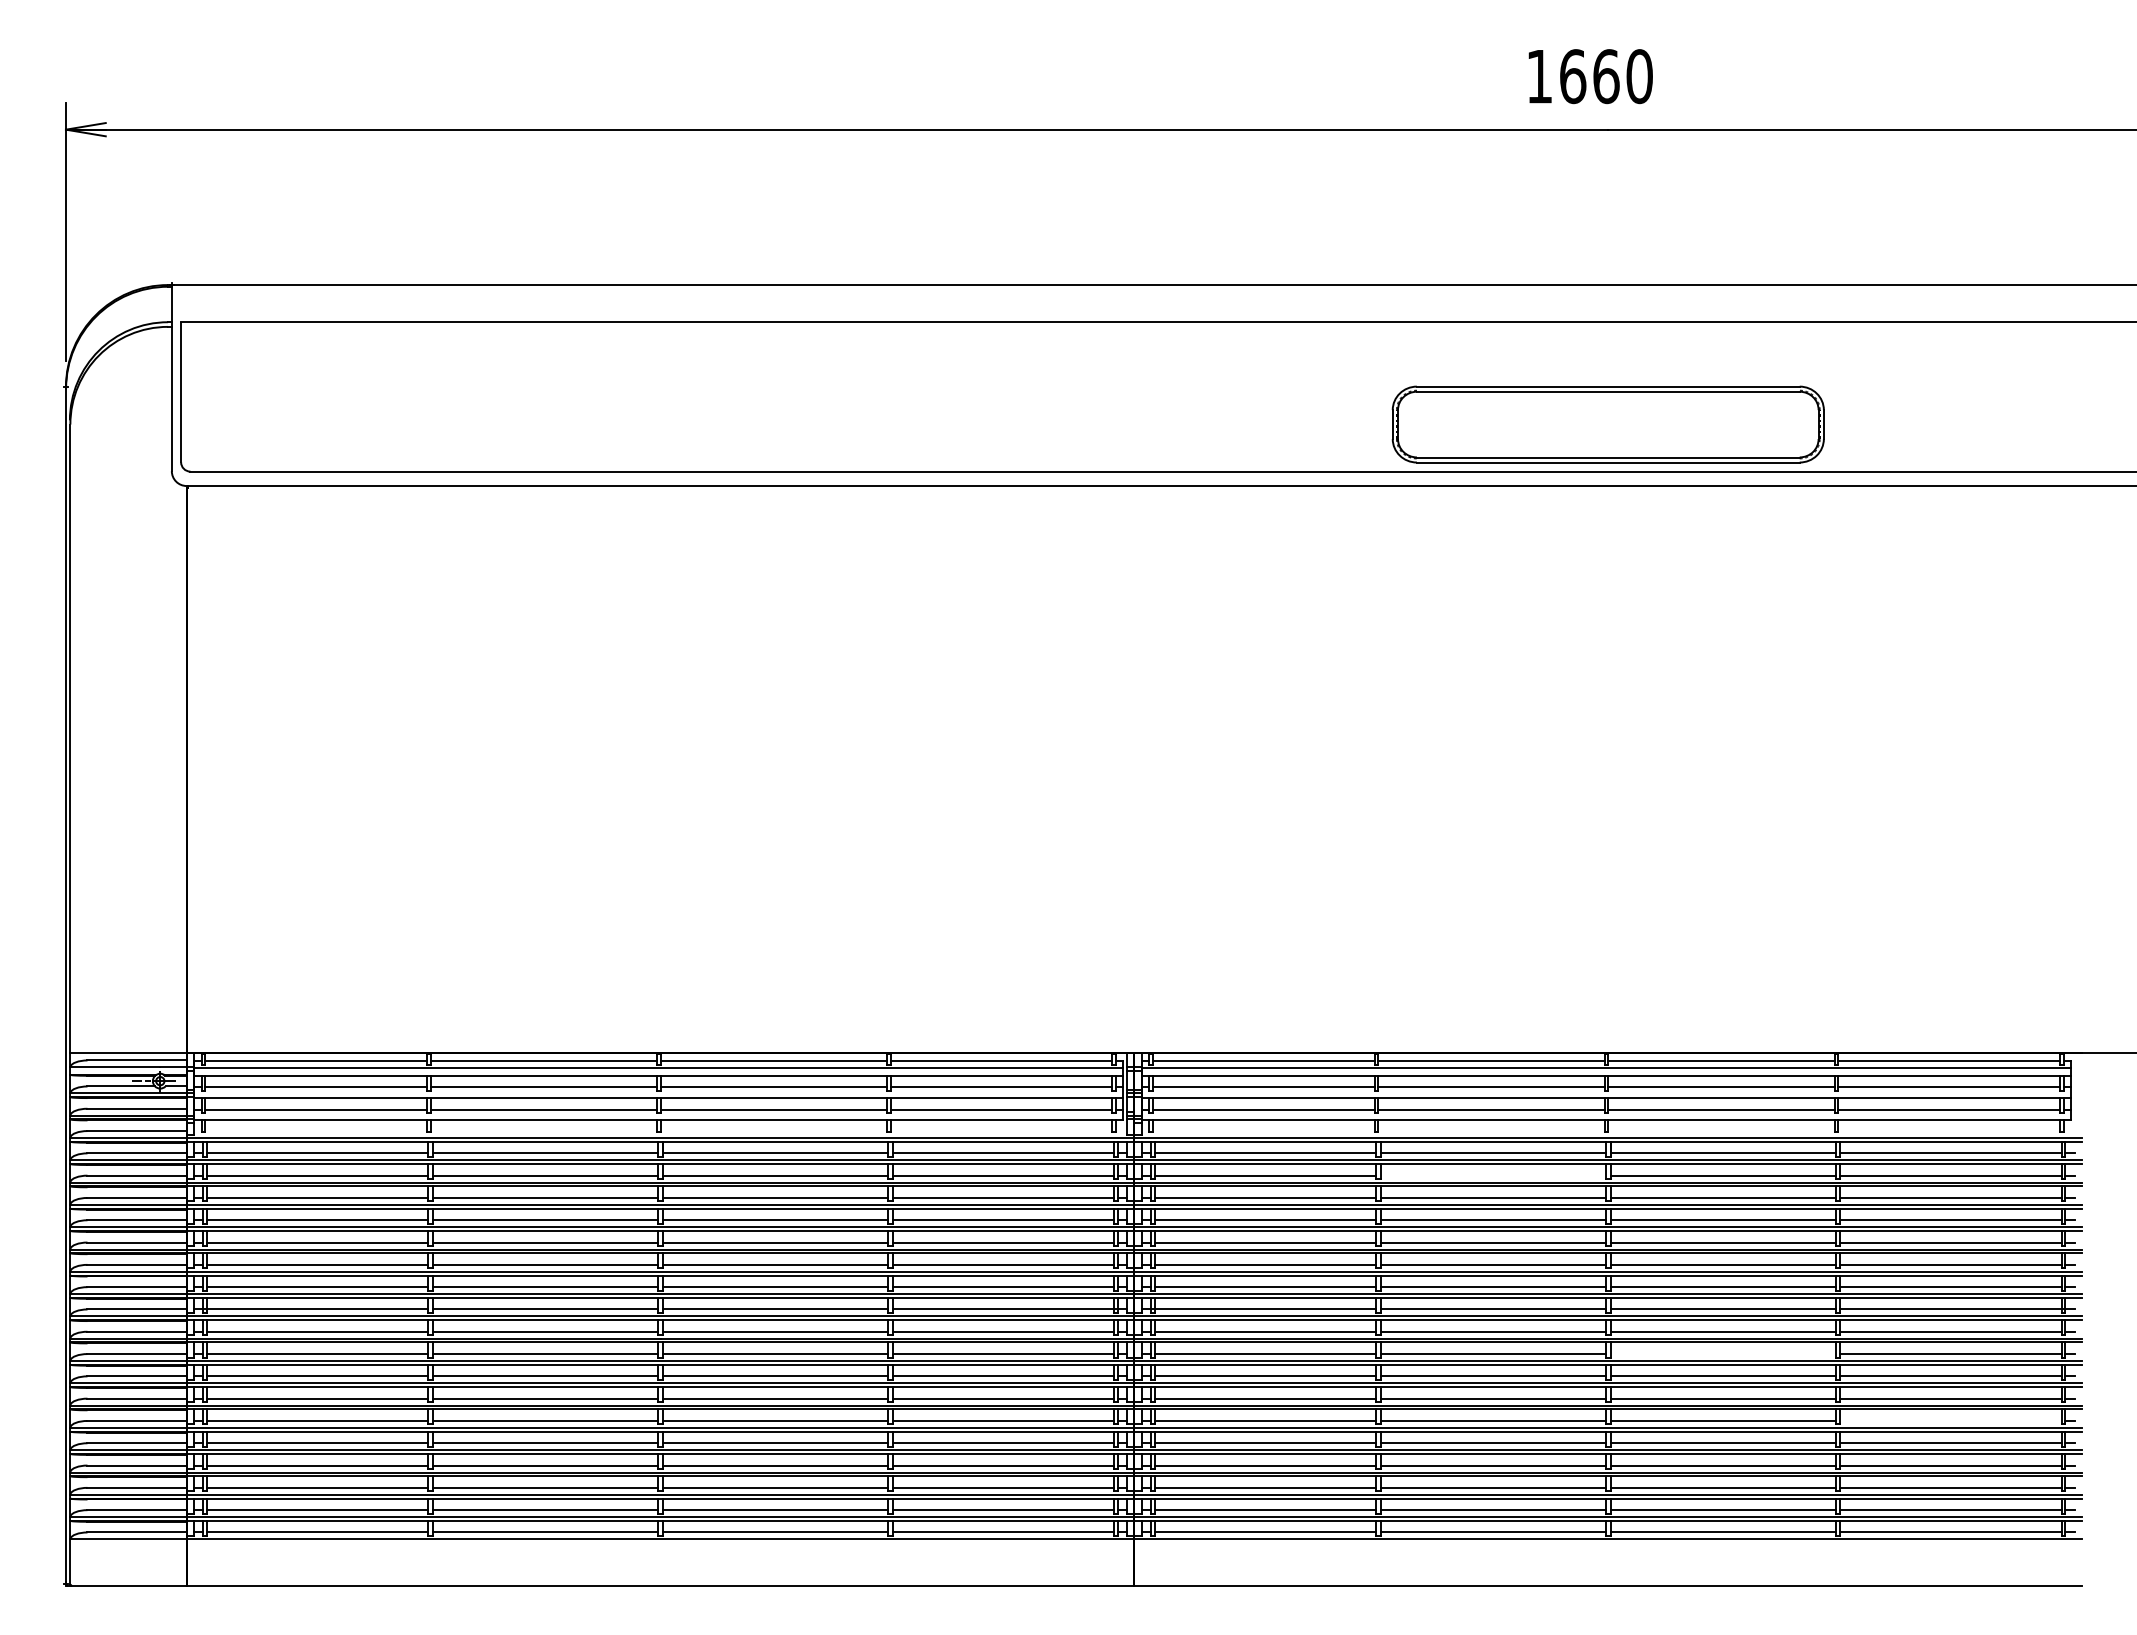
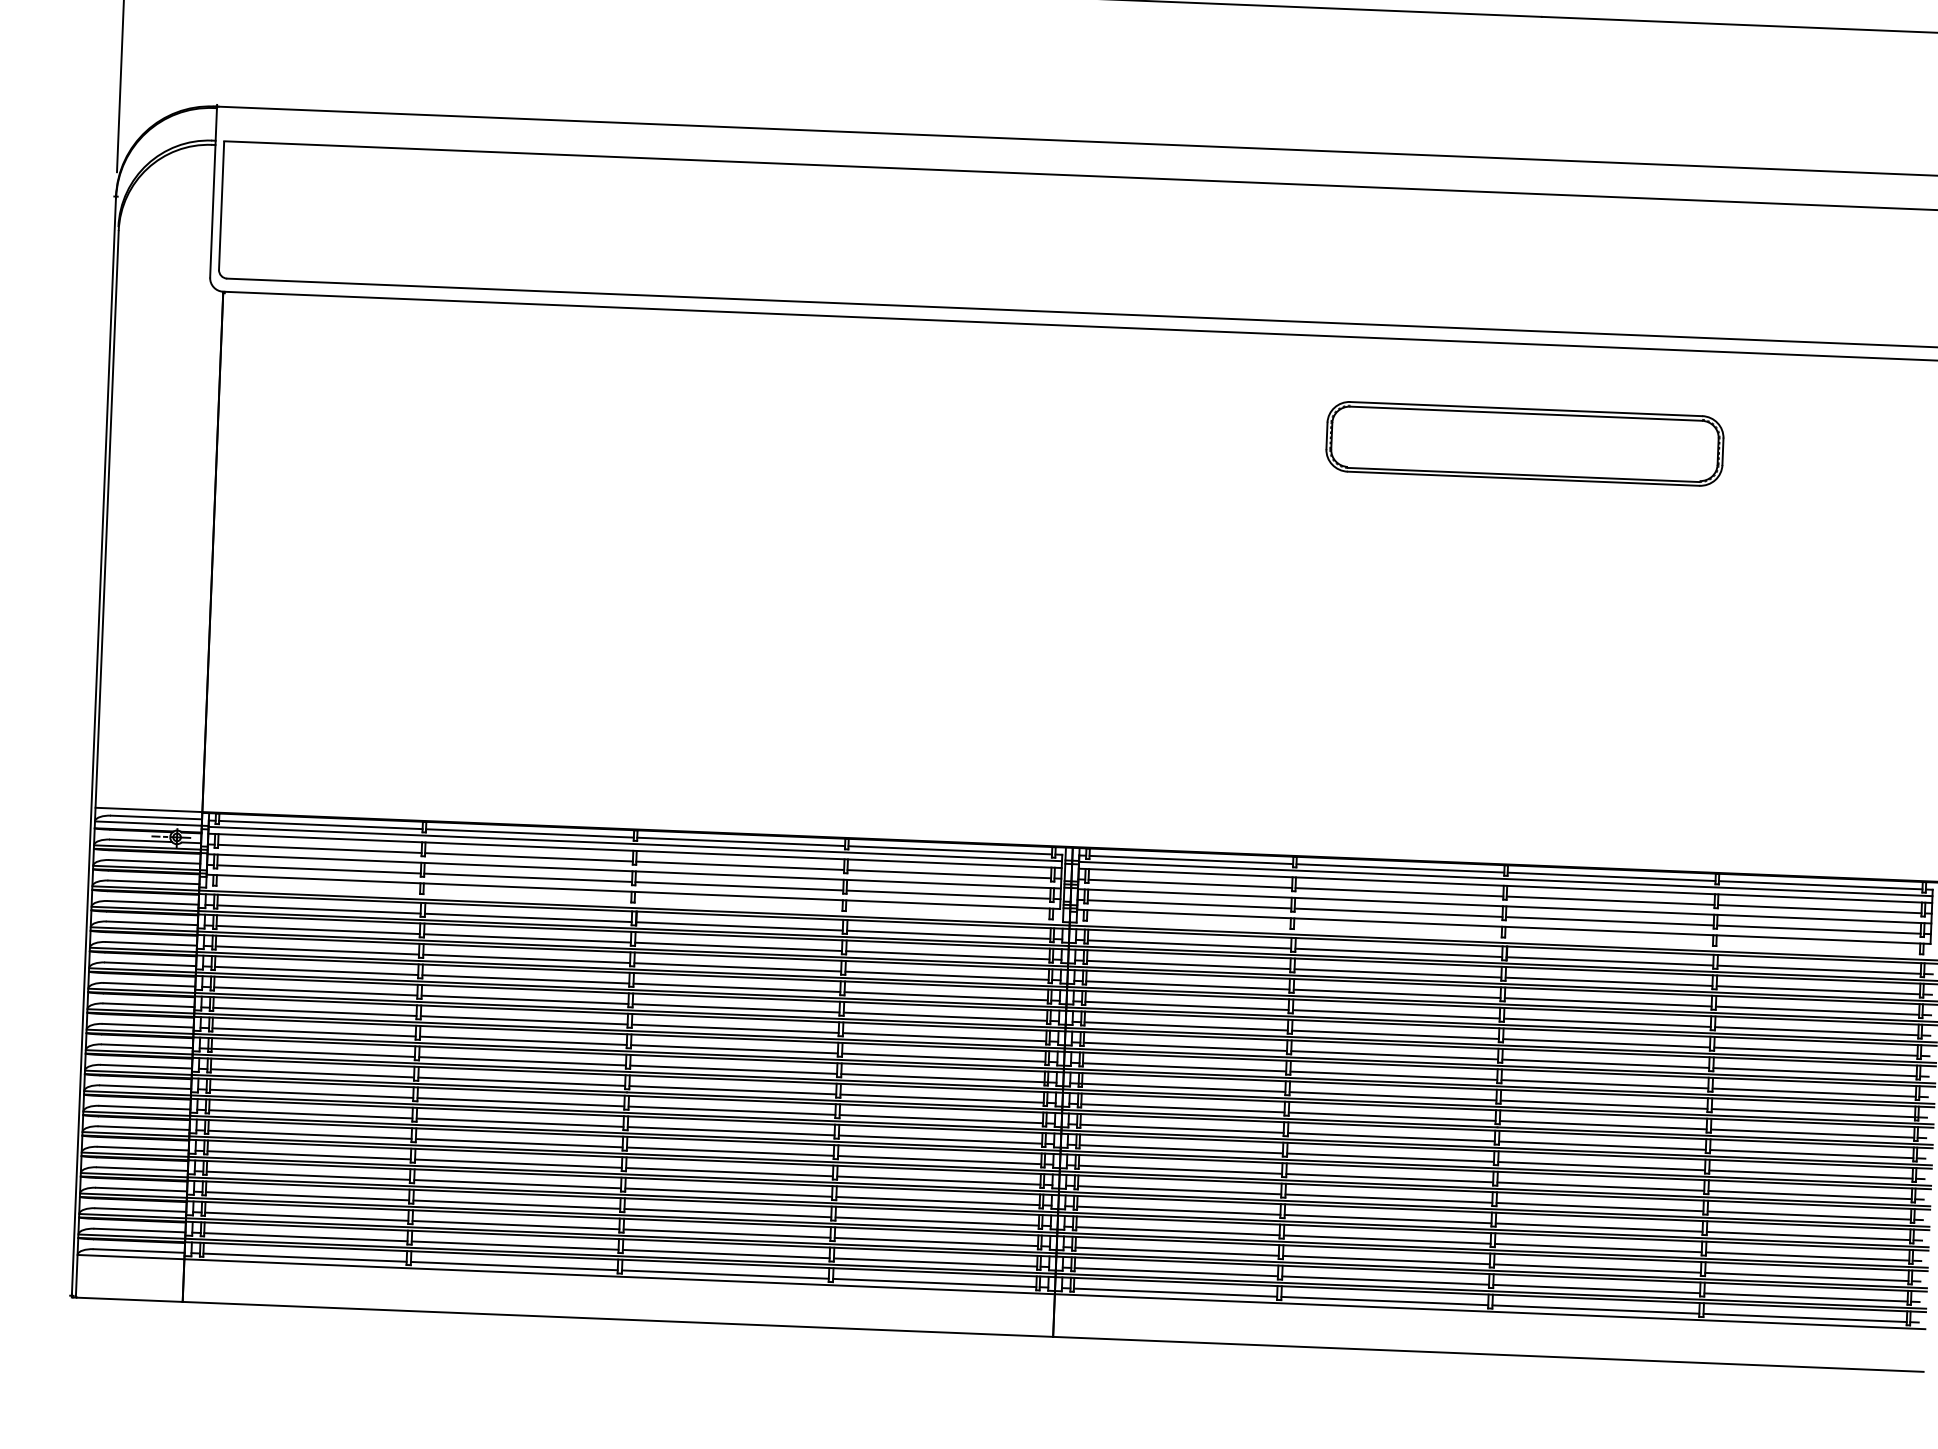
part: (1607, 424) -> (1524, 443), moved
line: (1492, 1175) -> (1397, 973), added
line: (1722, 1354) -> (1601, 1146), added
line: (1950, 1420) -> (1808, 1215), added

